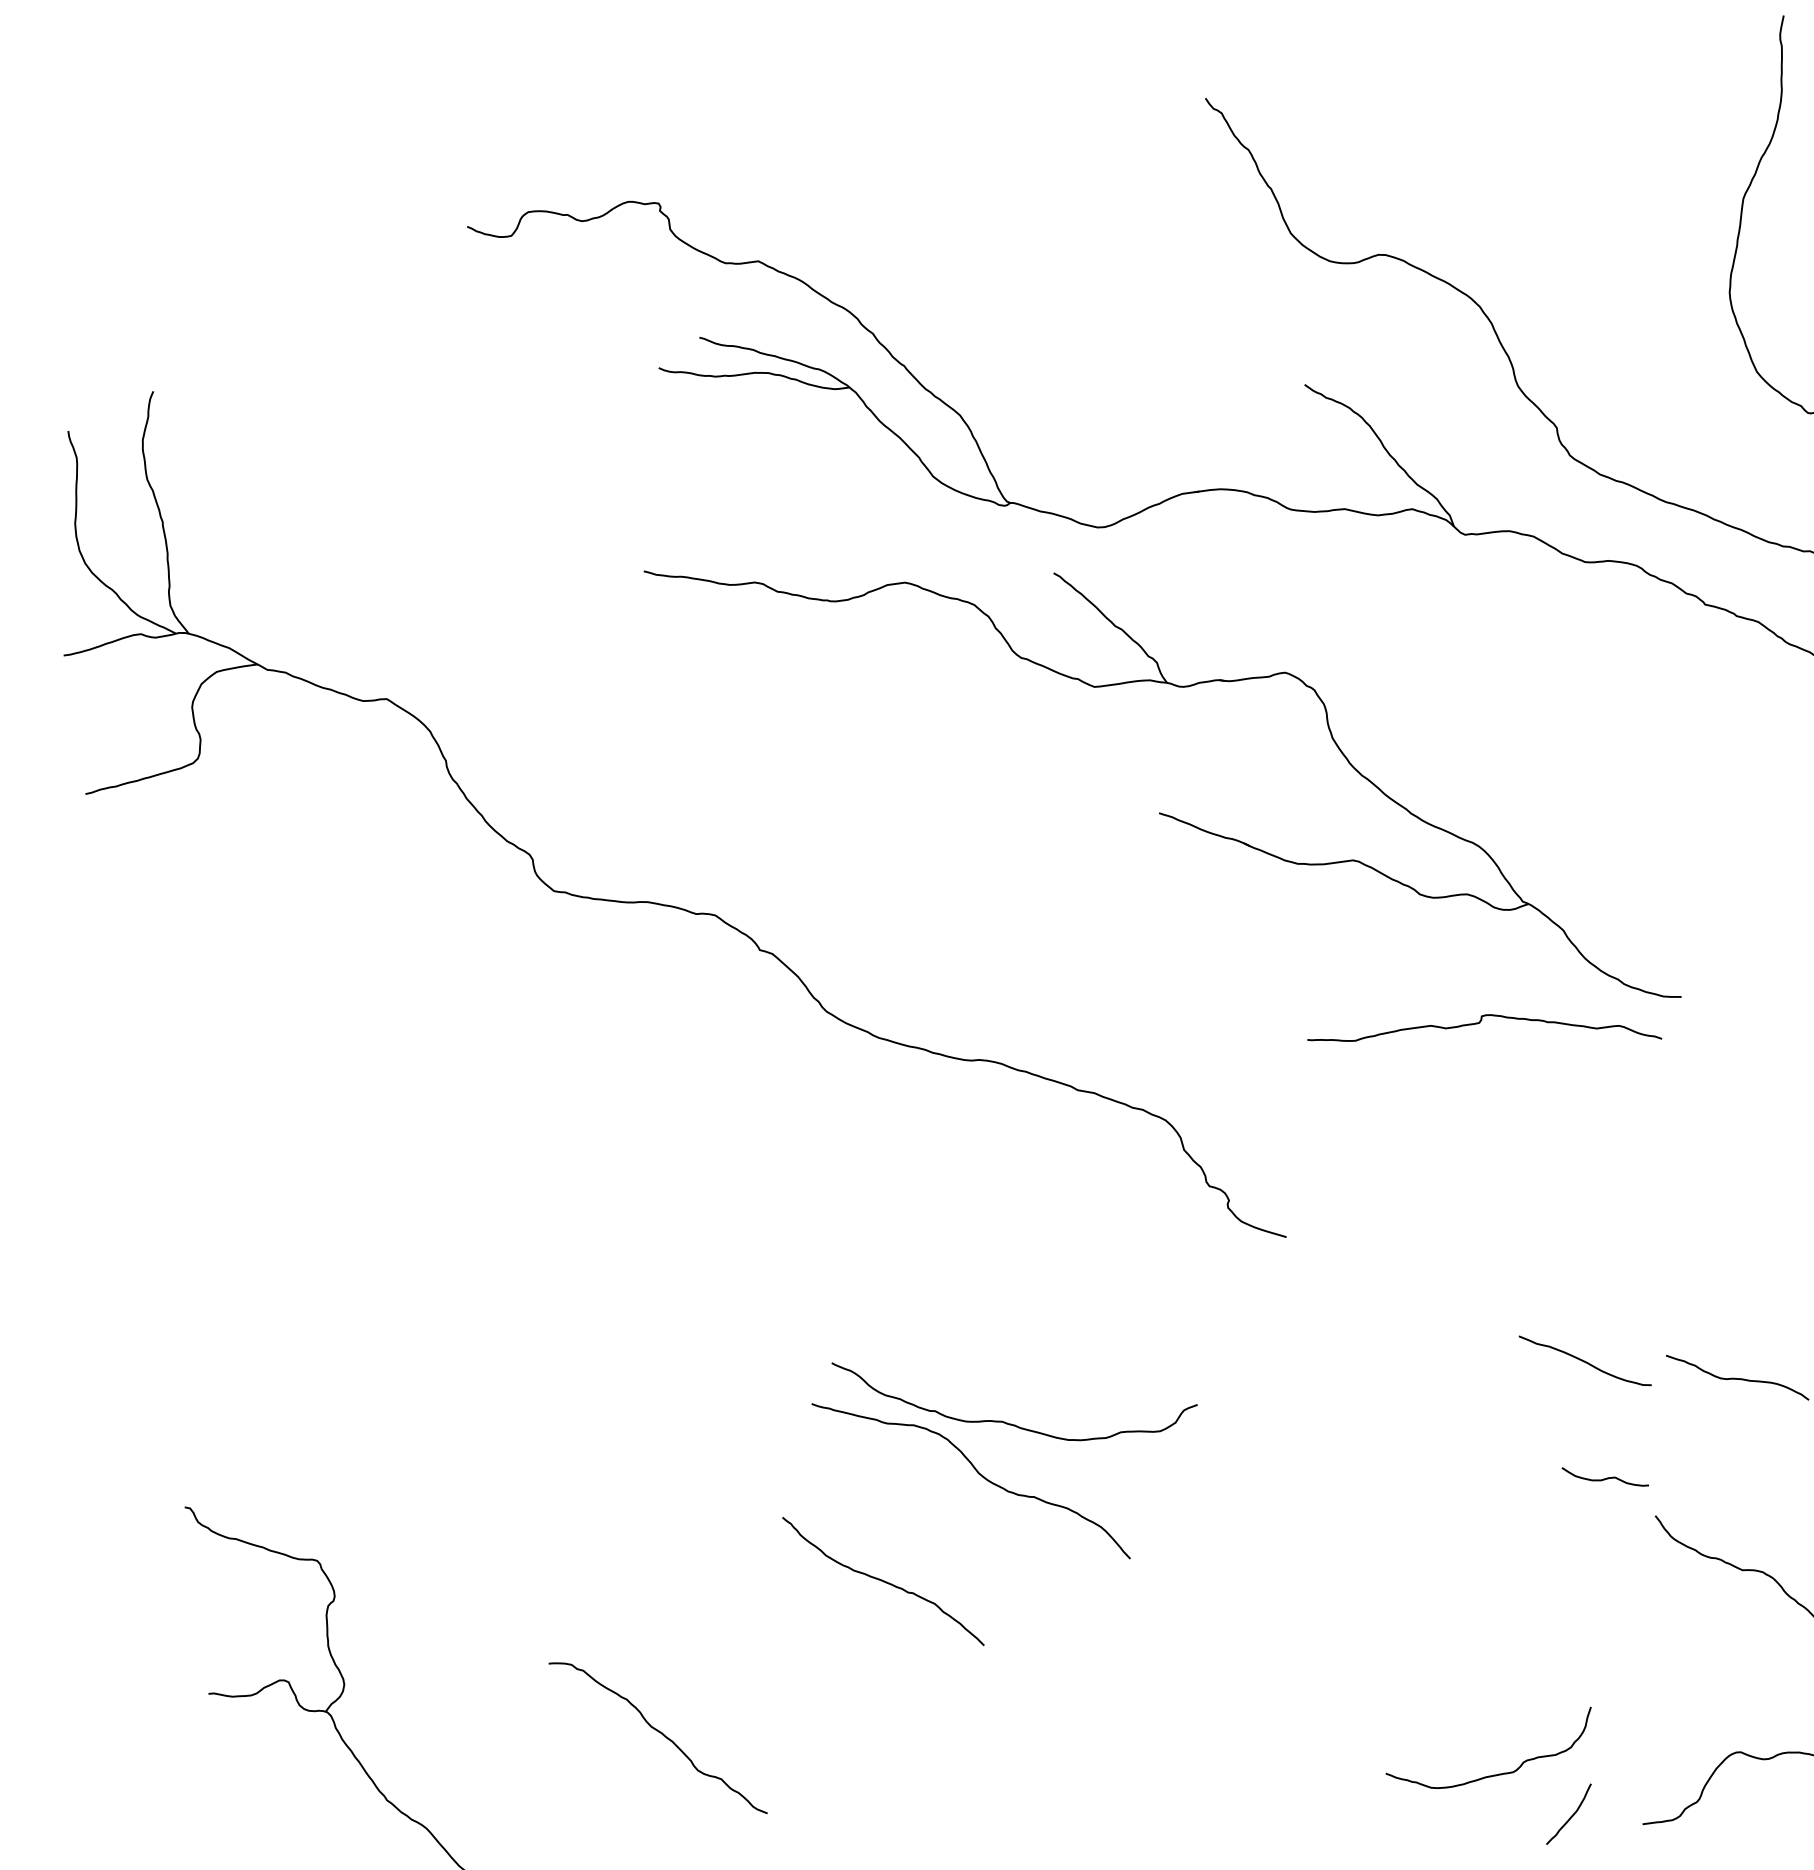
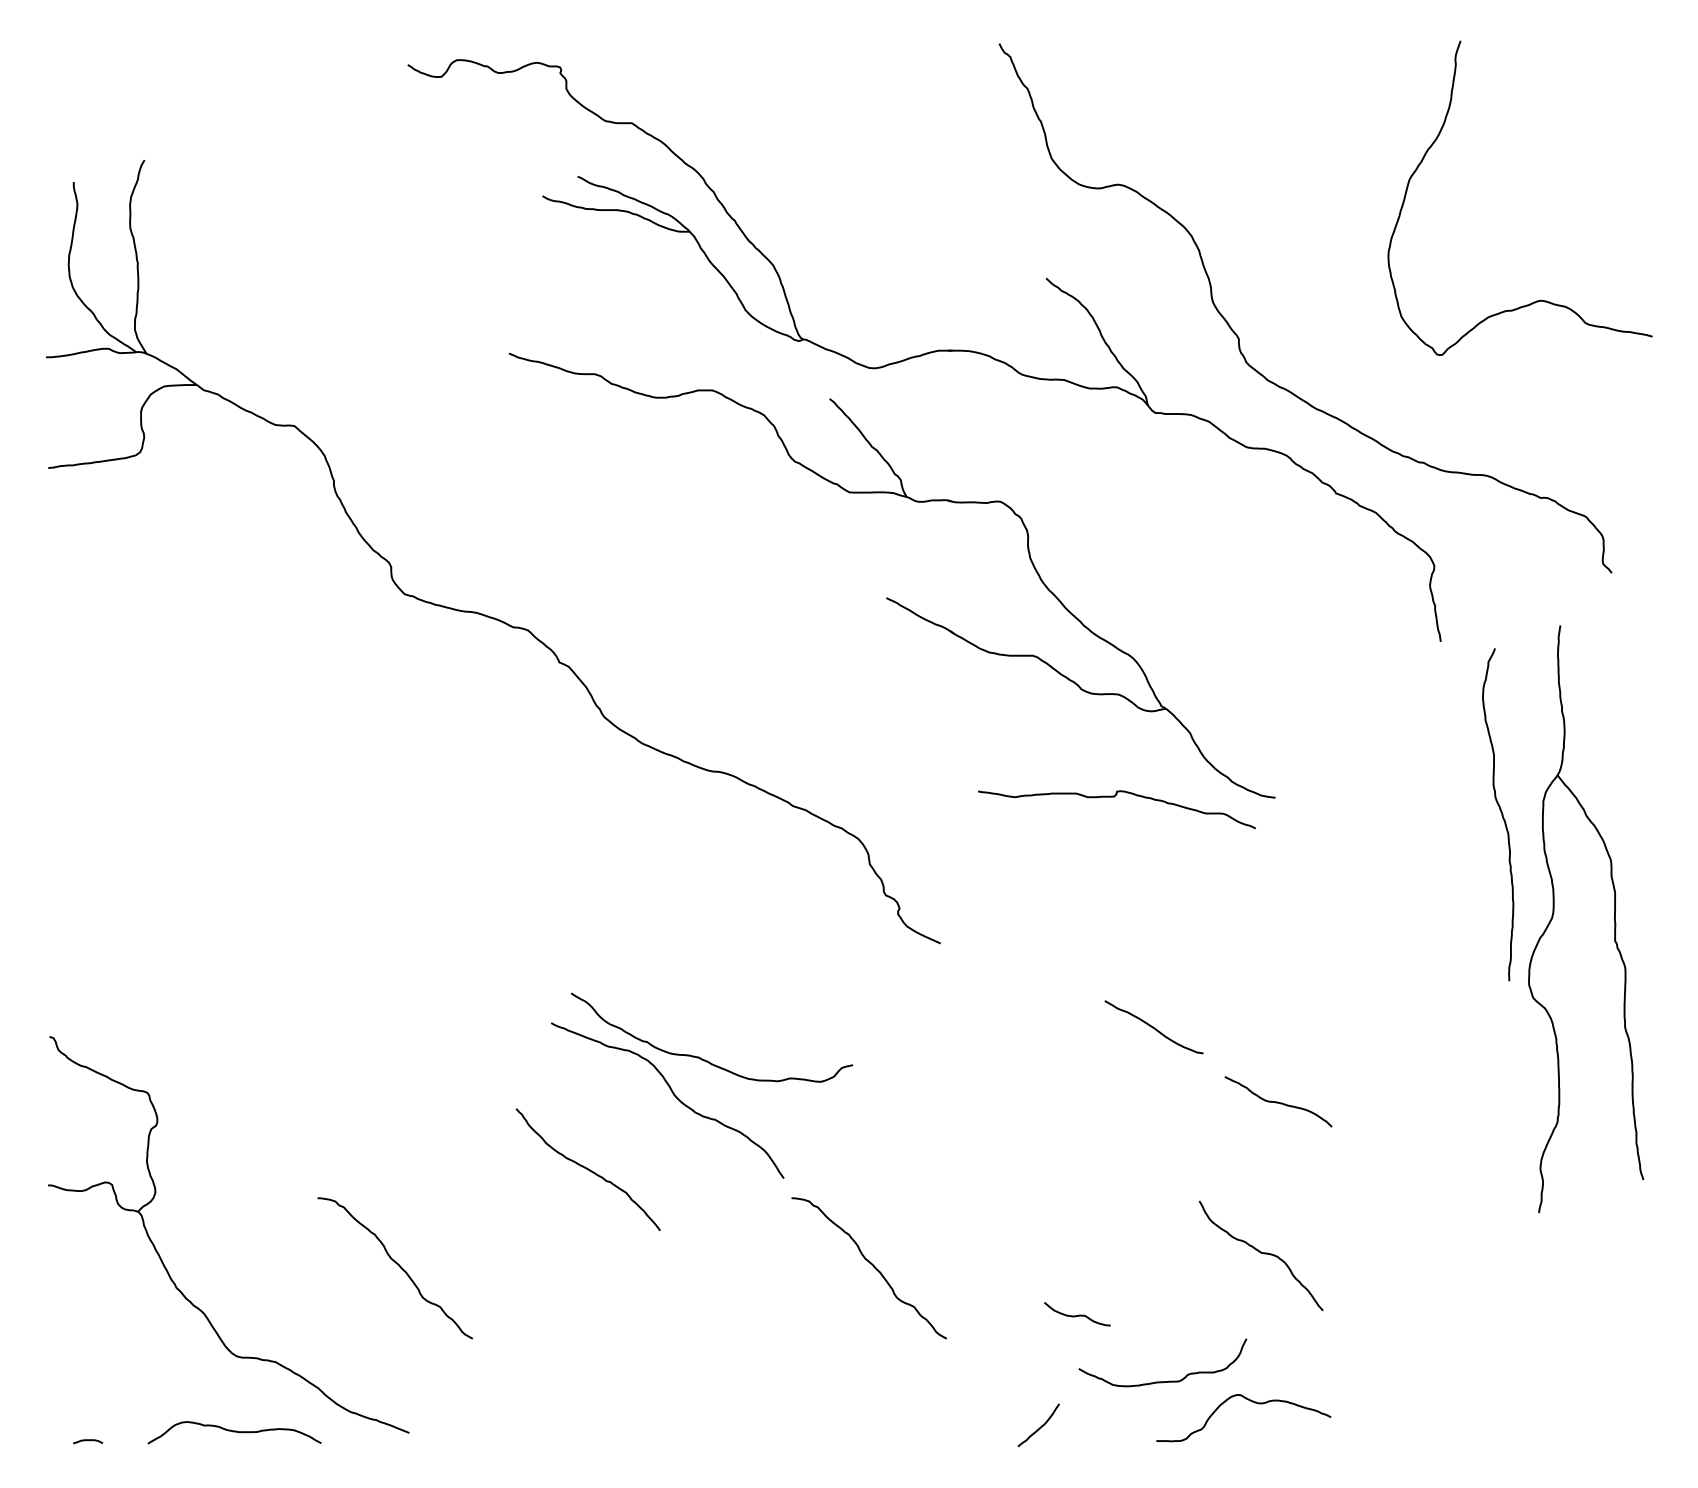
curve: (1584, 1361) -> (1153, 1027), moved
curve: (1606, 1477) -> (1078, 1314), moved
curve: (1255, 1652) -> (871, 1265), added
curve: (1500, 1772) -> (1168, 1380), moved
curve: (1571, 1815) -> (1040, 1426), moved

